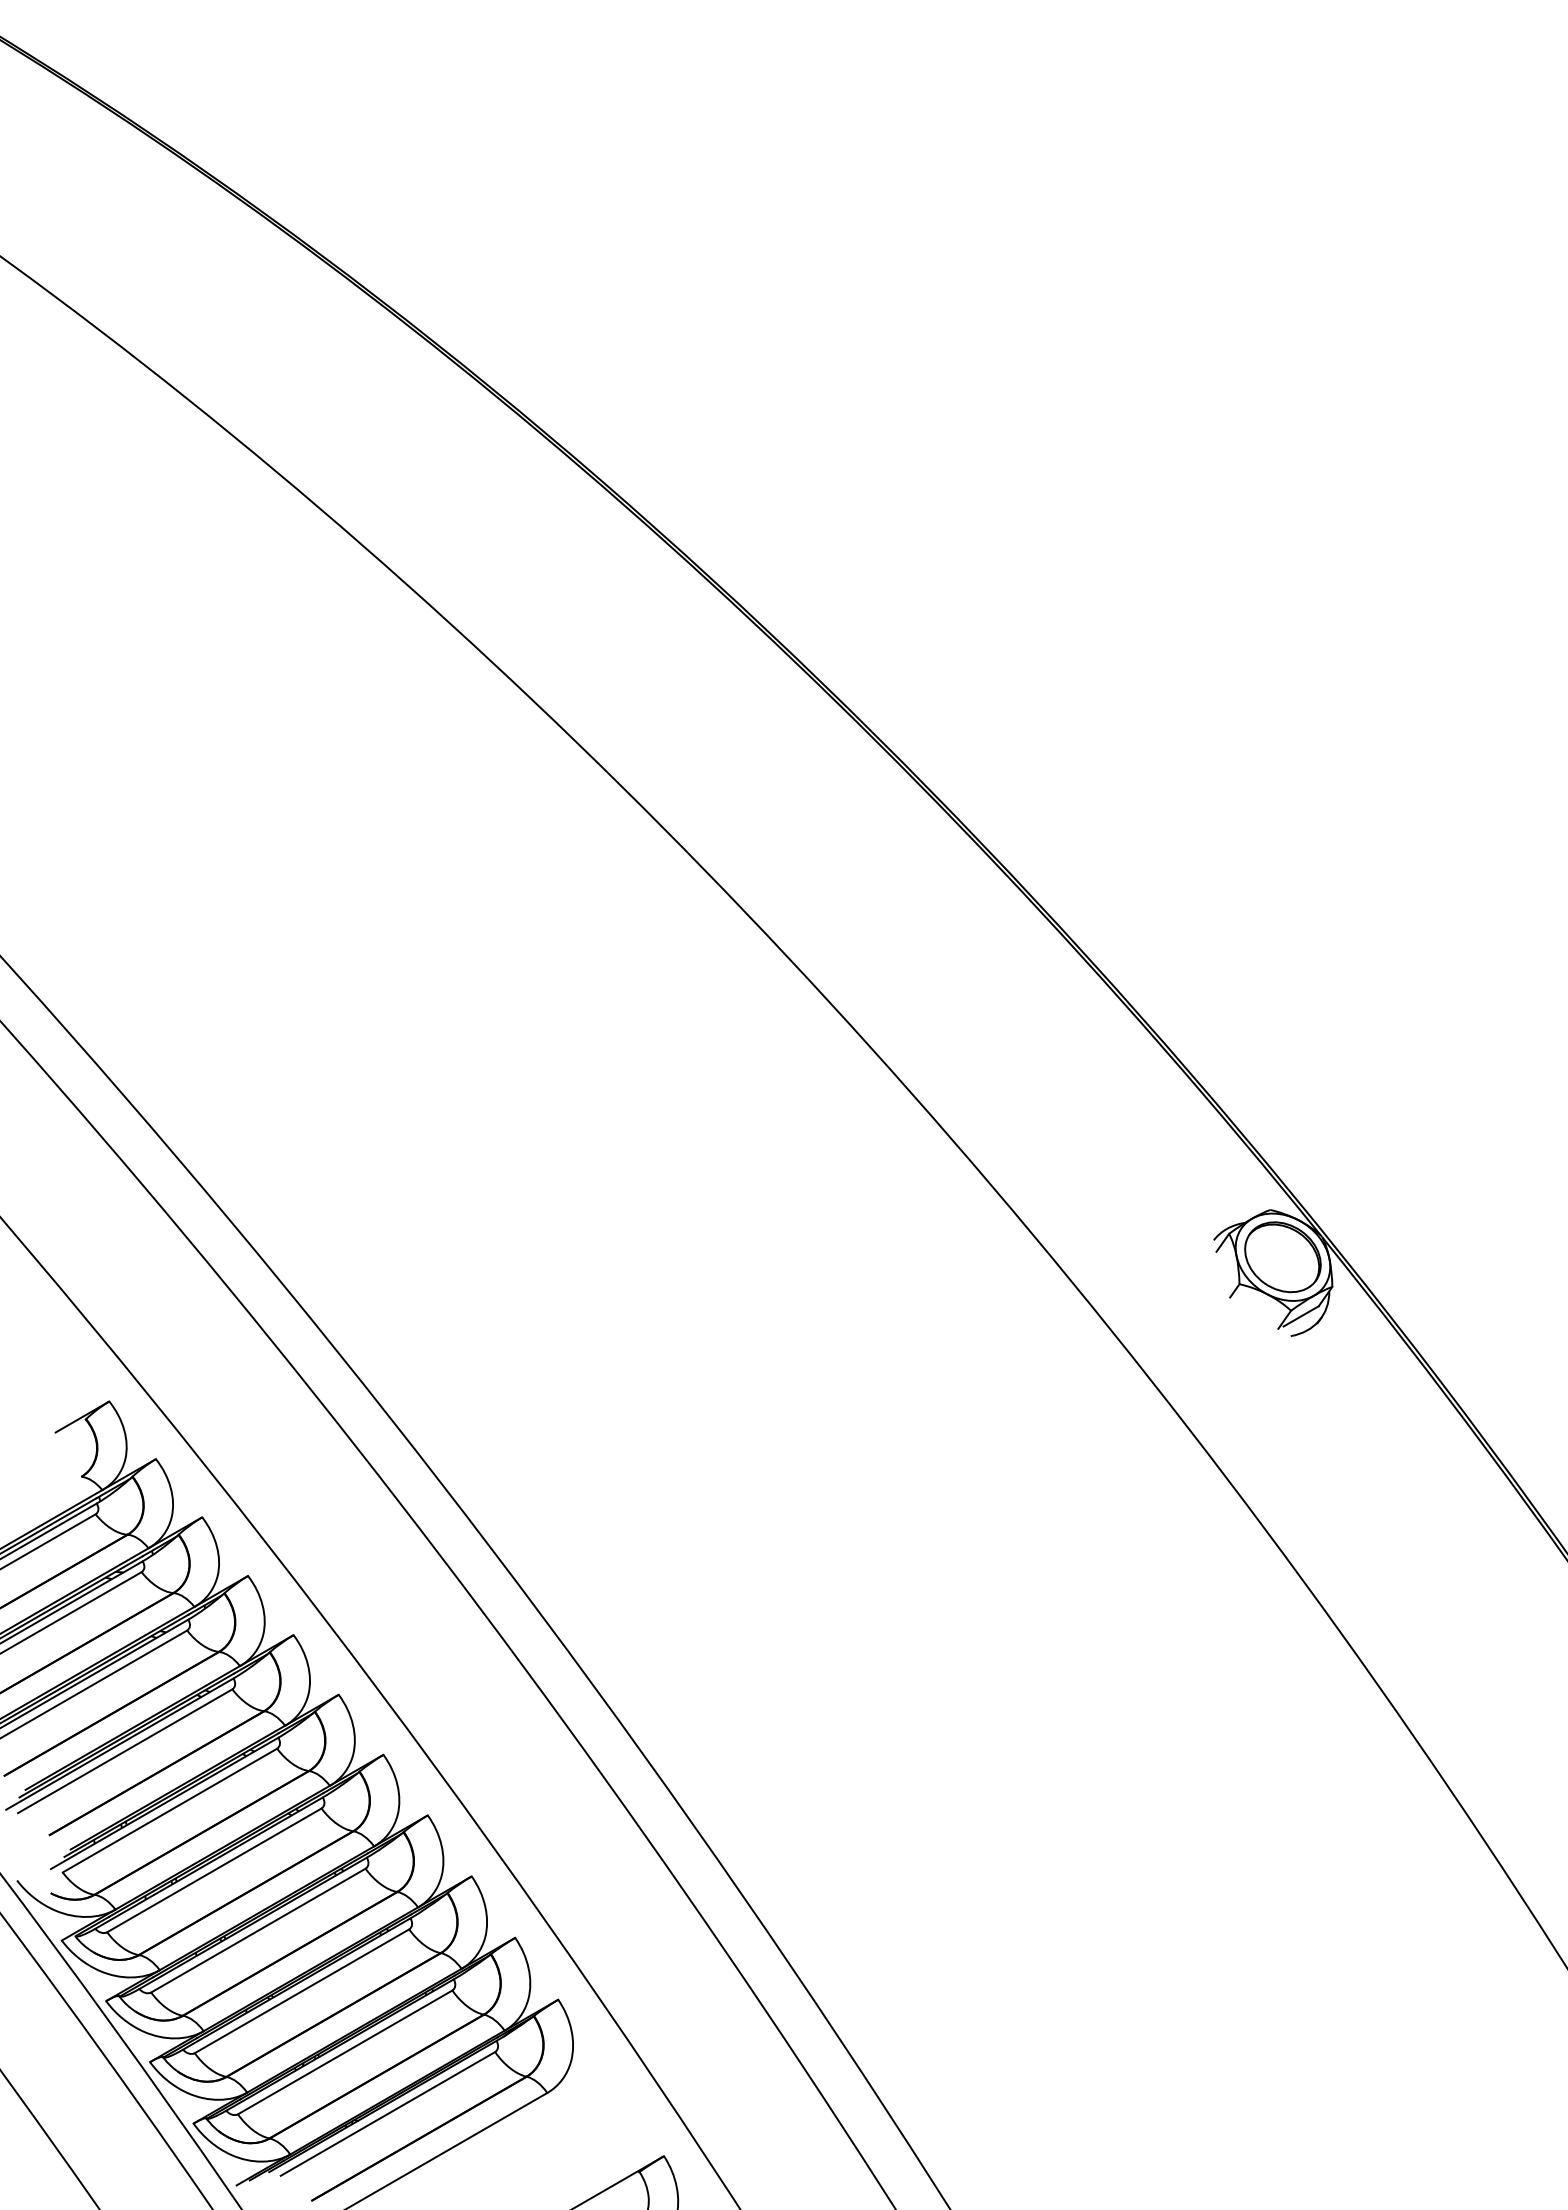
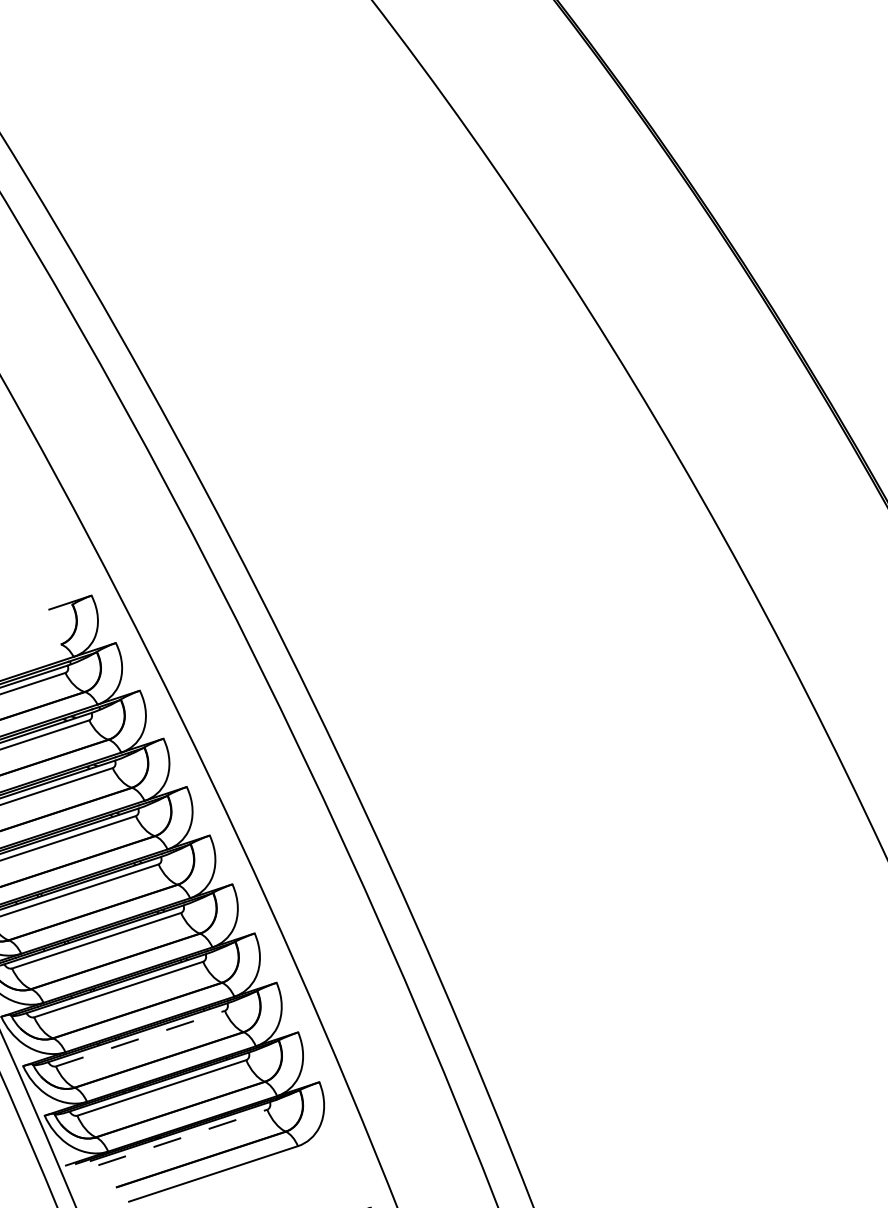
line: (302, 1991) -> (140, 1038), solid -> dashed
line: (387, 2113) -> (182, 1137), solid -> dashed

